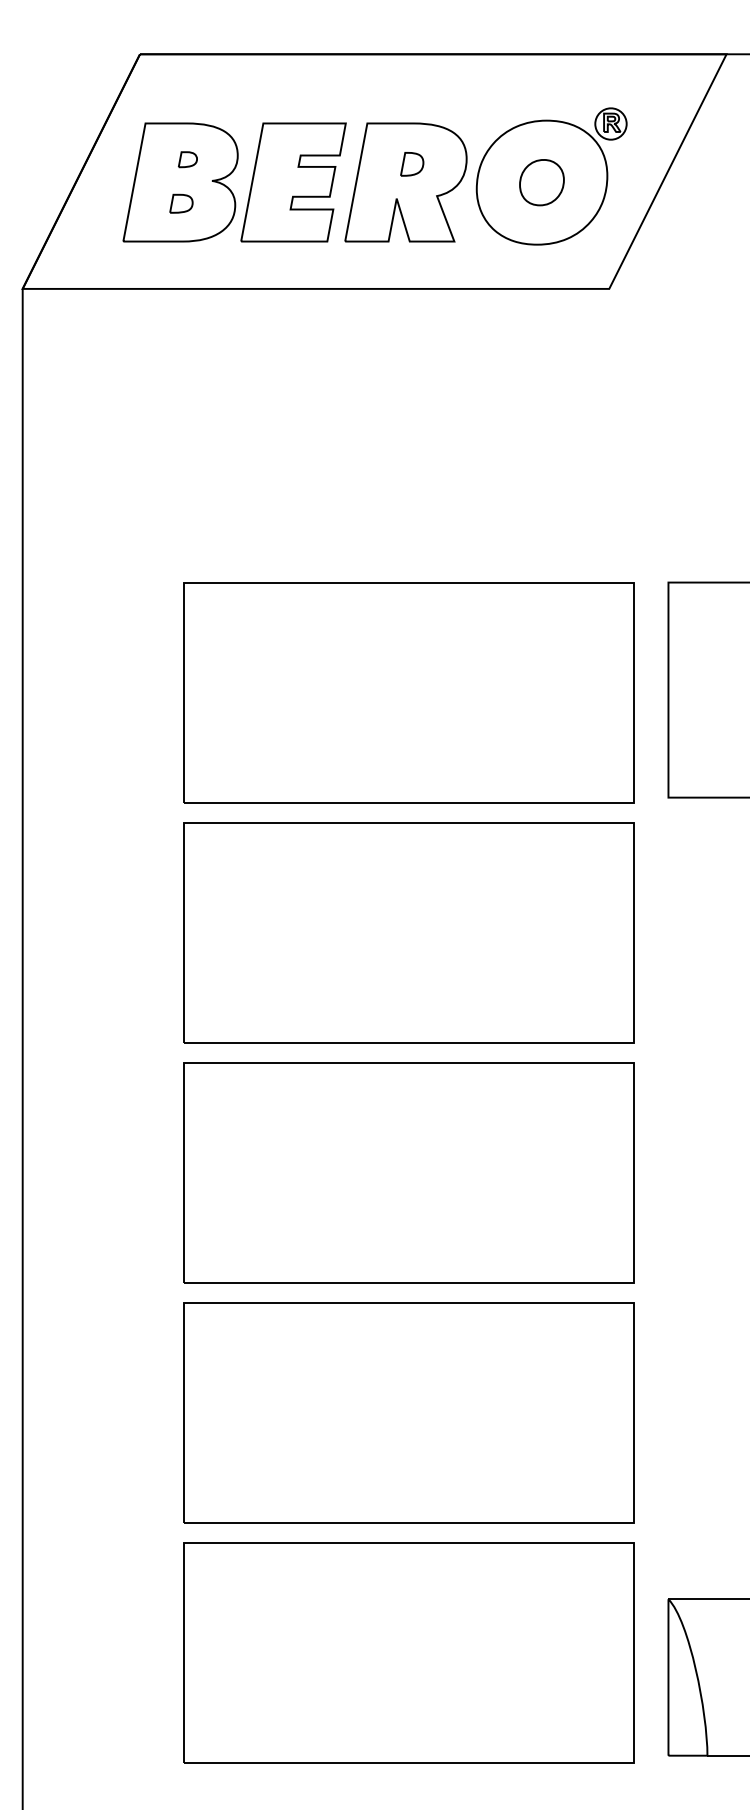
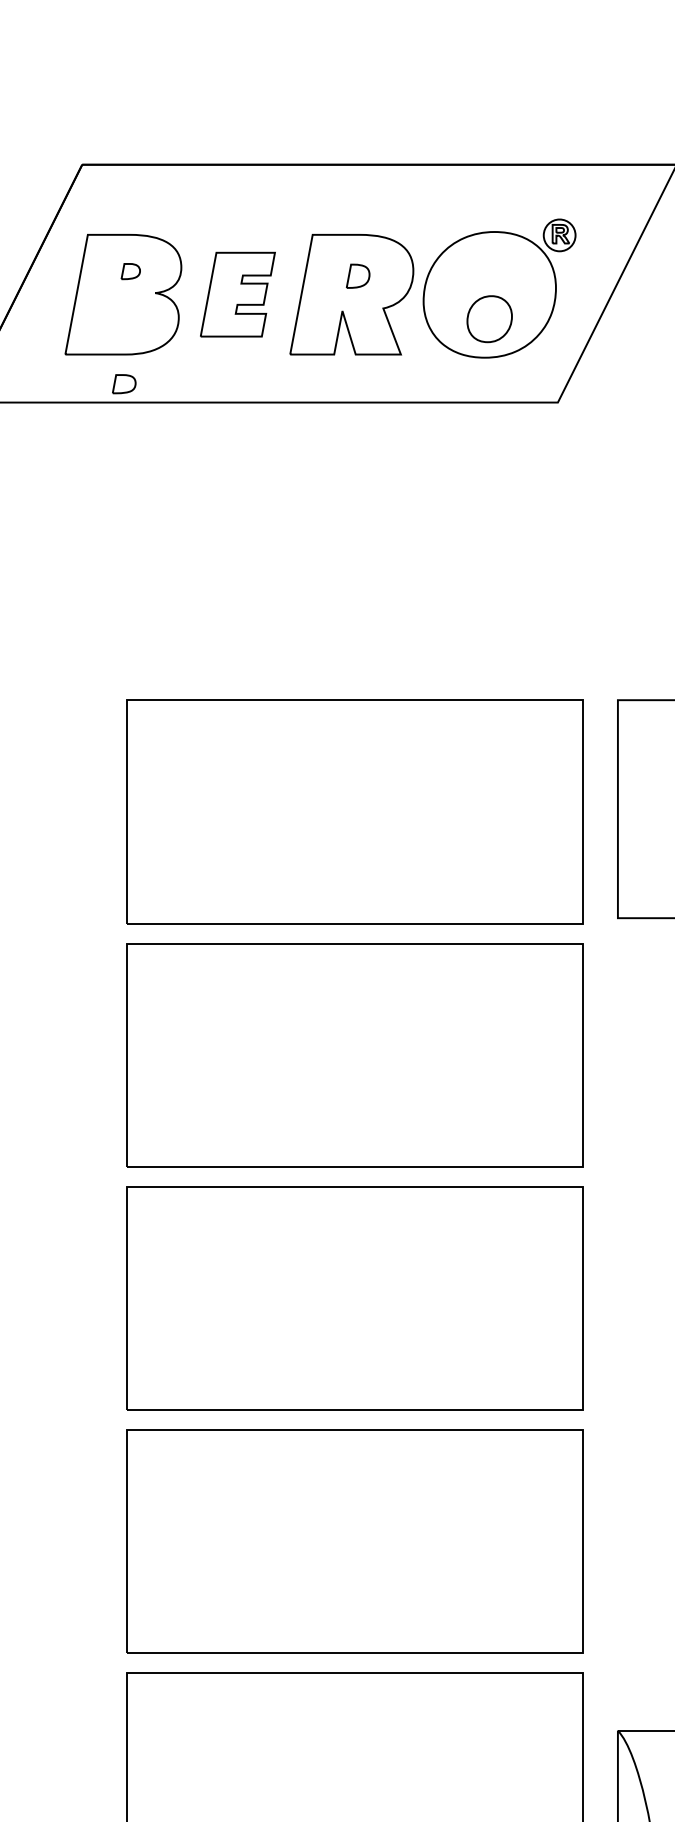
part: (293, 182) -> (237, 294), size x0.7
part: (541, 182) -> (489, 319), moved
part: (181, 203) -> (124, 383), moved

